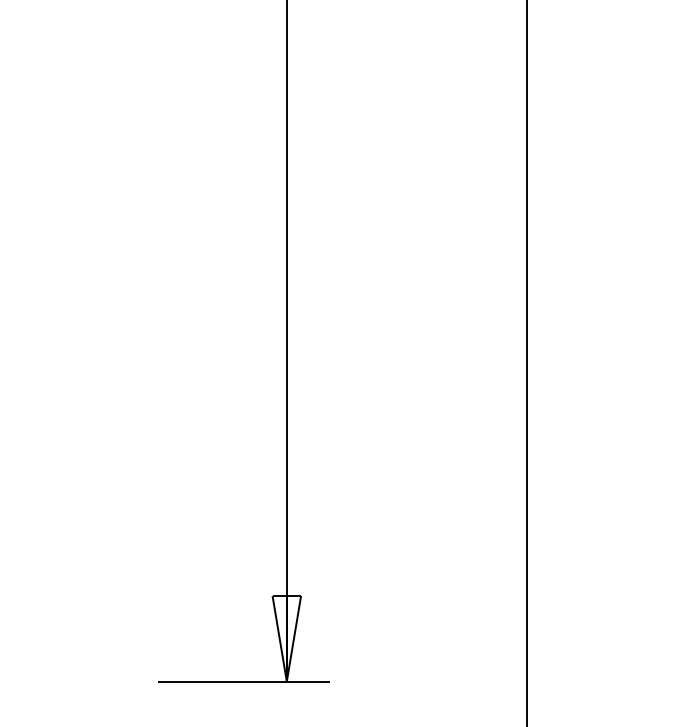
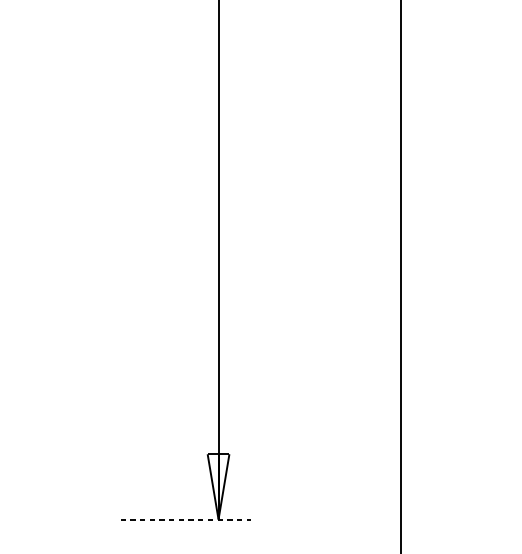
line: (244, 681) -> (186, 519), solid -> dashed

